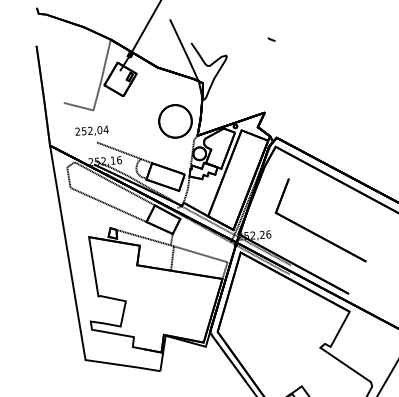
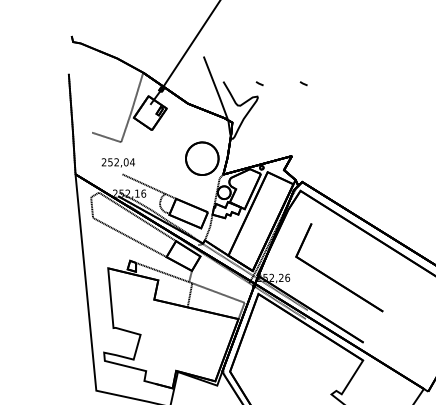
line: (227, 42) -> (259, 83), added

